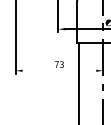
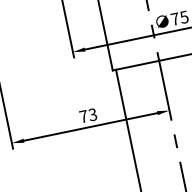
line: (59, 70) -> (90, 126), added

